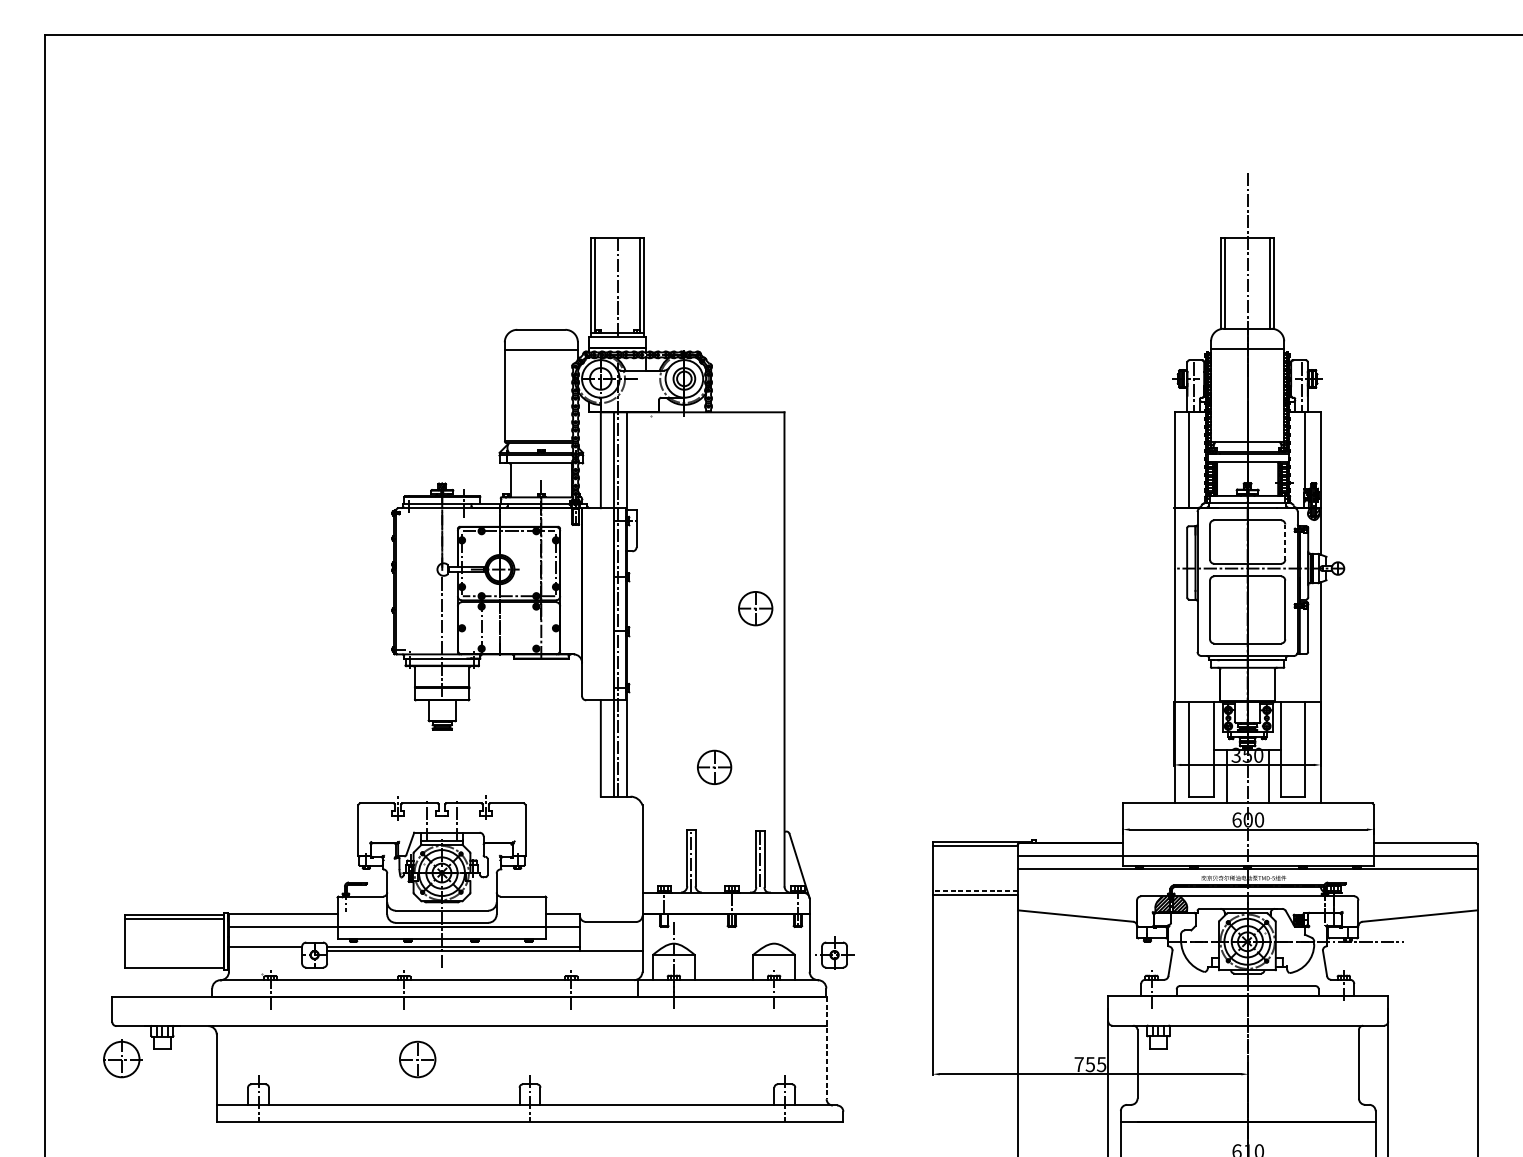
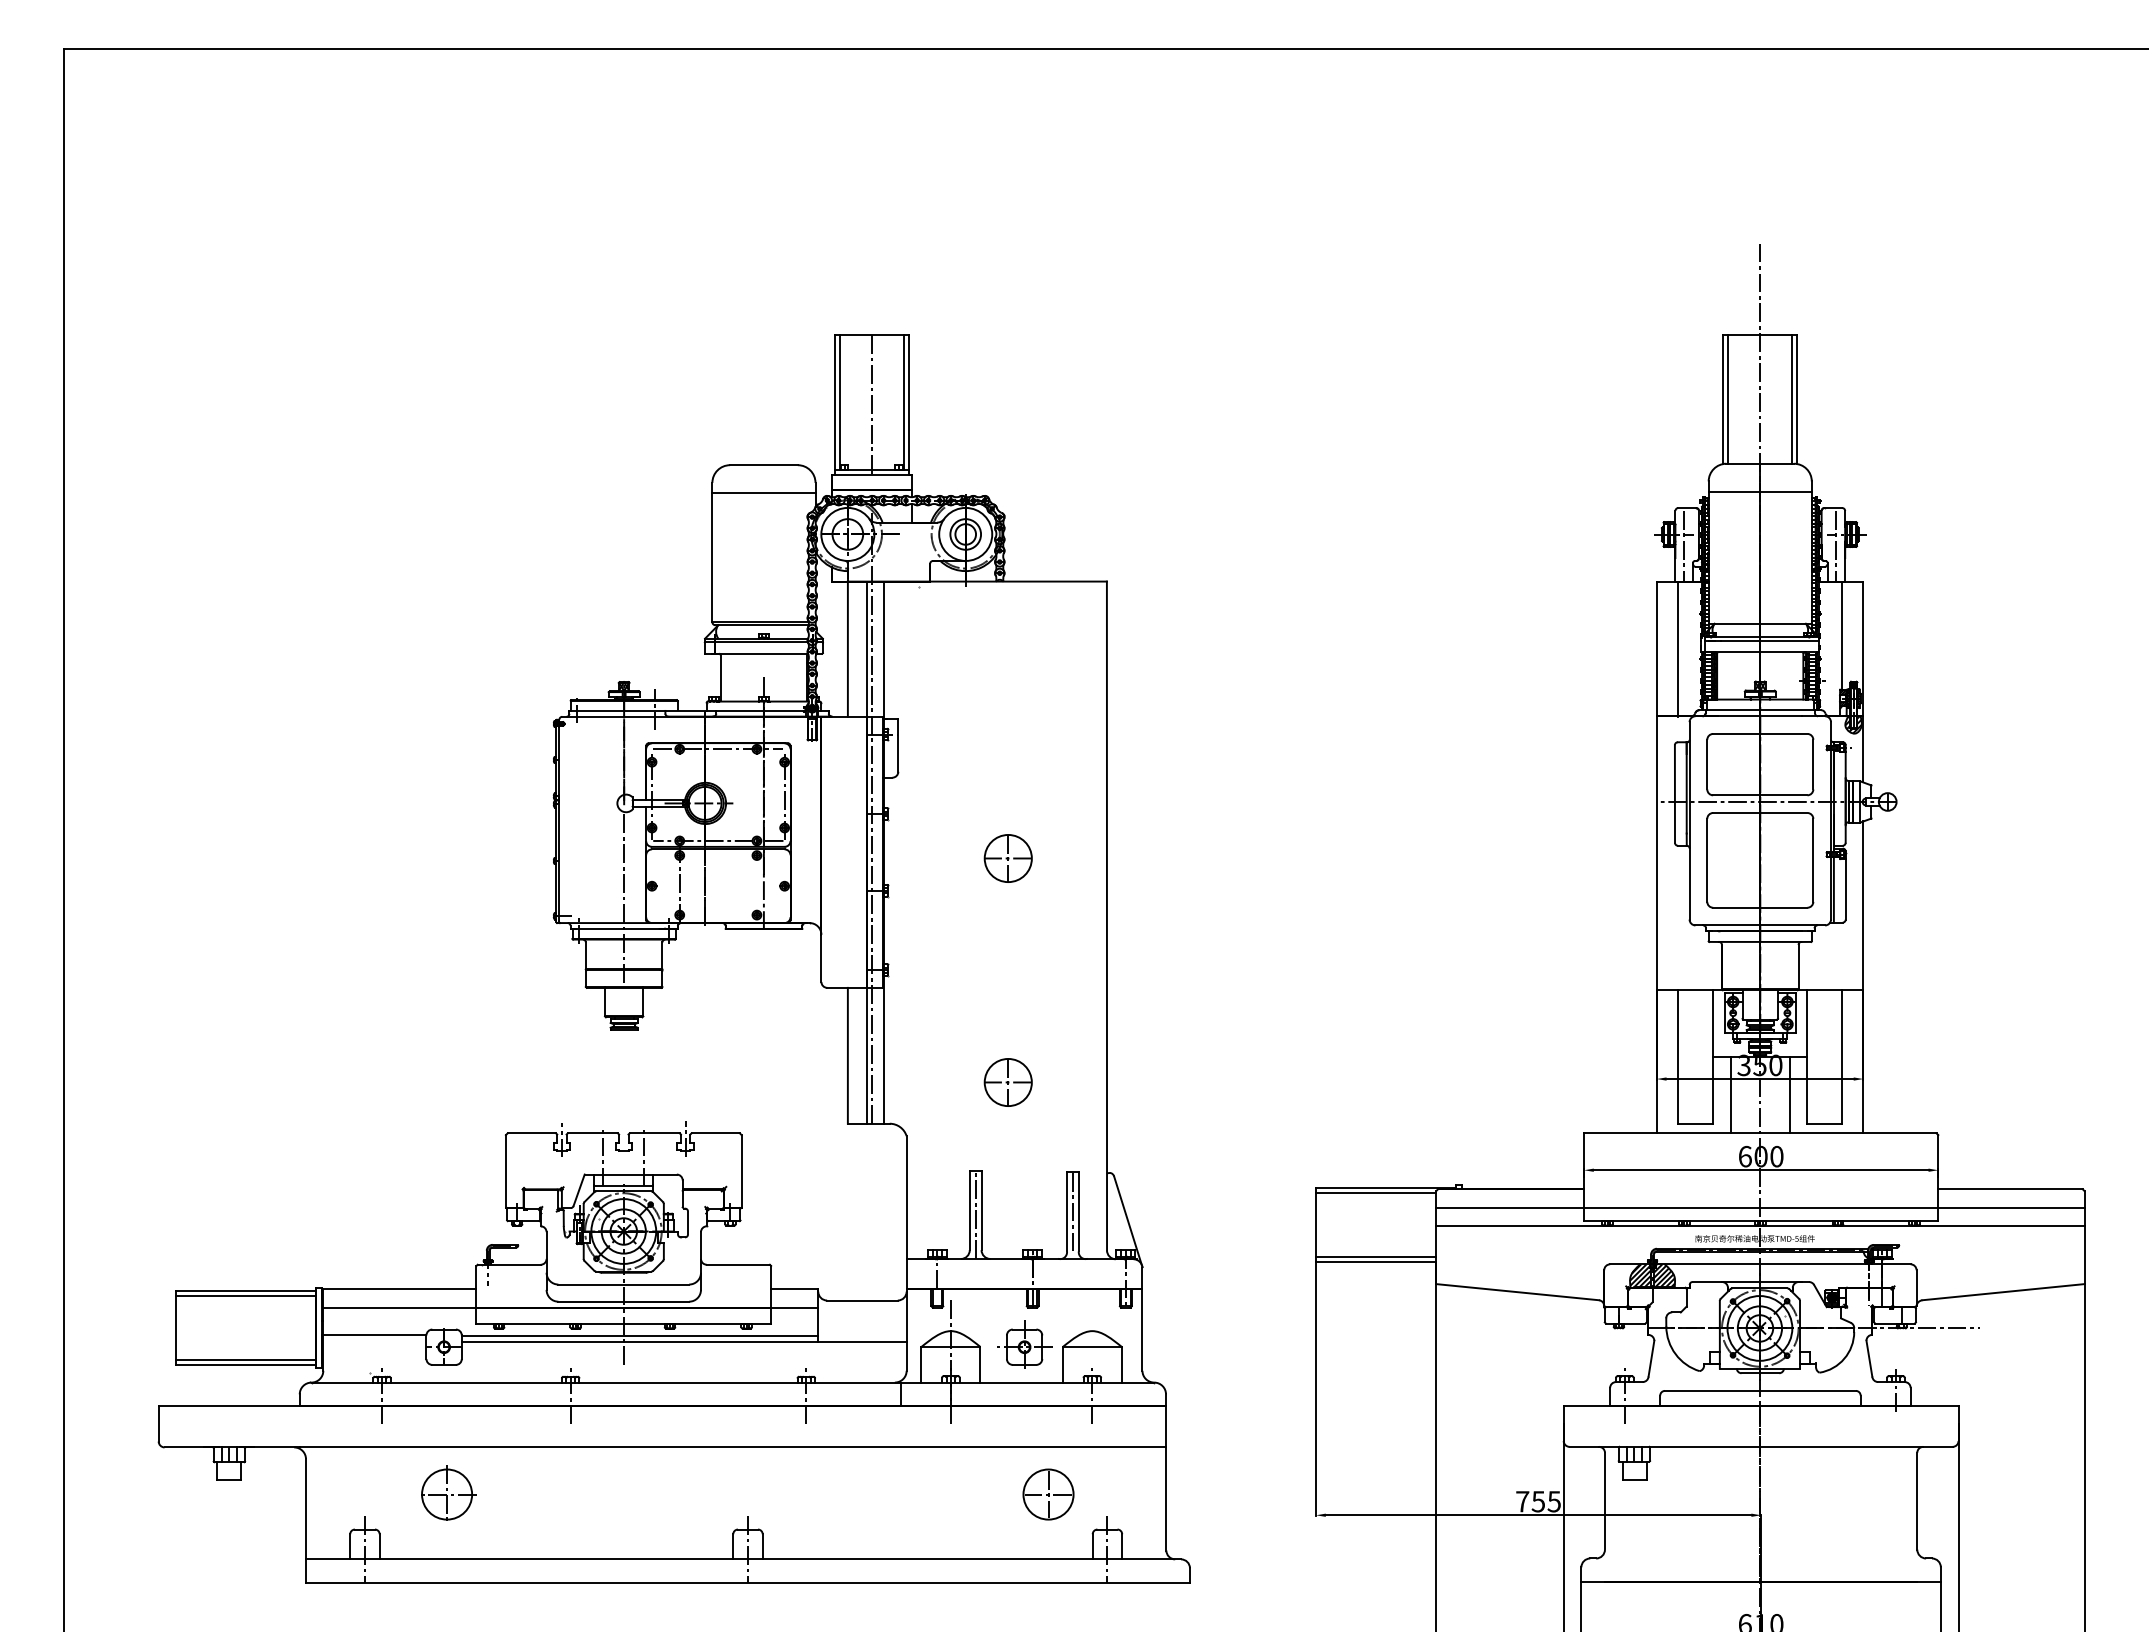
line: (1285, 541) -> (1813, 764), dashed -> solid
part: (755, 608) -> (1007, 858), moved
line: (974, 891) -> (1375, 1257), dashed -> solid
part: (834, 953) -> (1024, 1344), moved
line: (174, 964) -> (246, 1360), added
line: (826, 1048) -> (1166, 1478), dashed -> solid
part: (122, 1058) -> (448, 1492), moved
part: (417, 1059) -> (1048, 1494), moved

